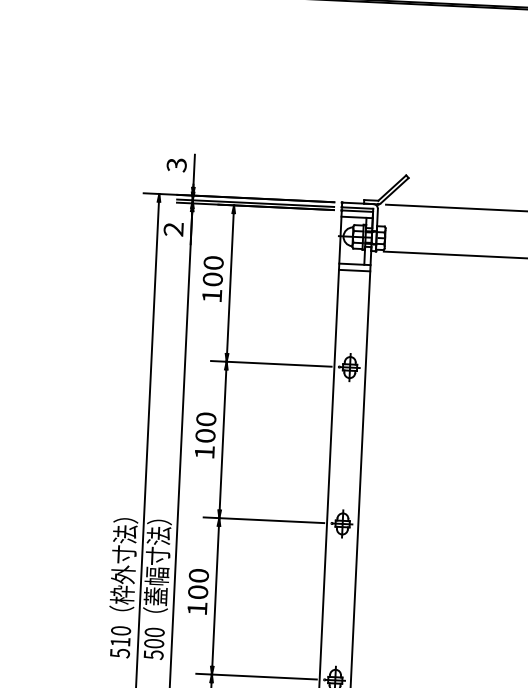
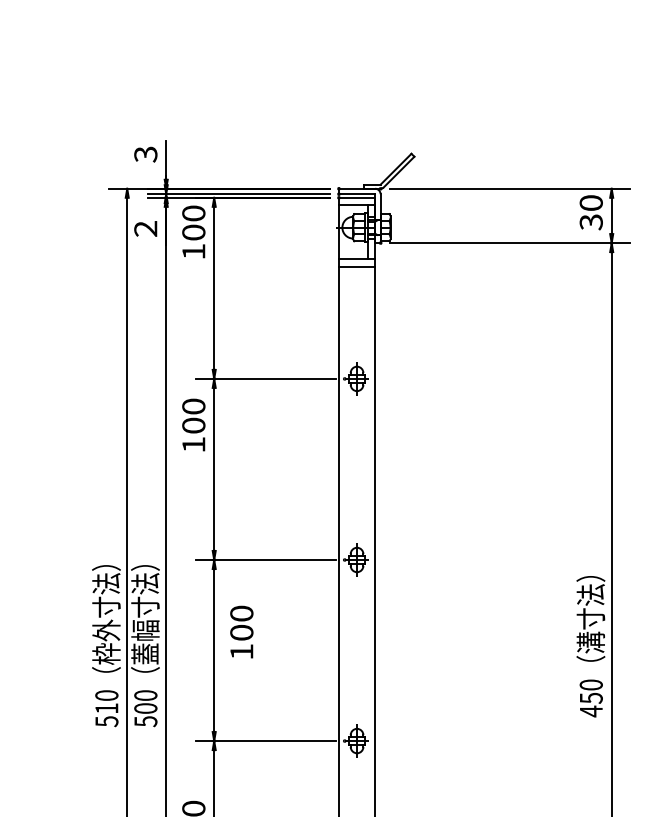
text: (212, 278) -> (193, 231), moved
text: (205, 434) -> (193, 424), moved
text: (197, 591) -> (241, 631), moved

